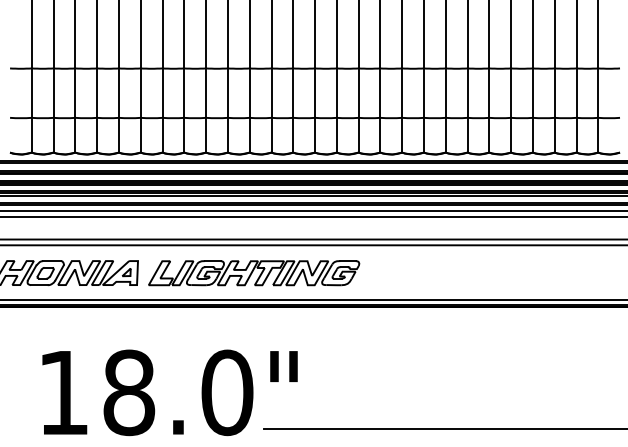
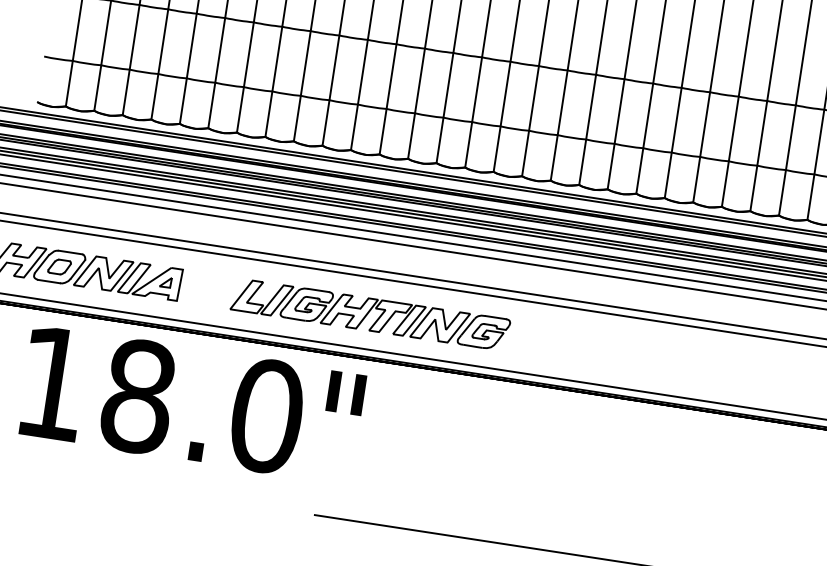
part: (254, 273) -> (371, 315), moved
text: (169, 392) -> (191, 404), moved

